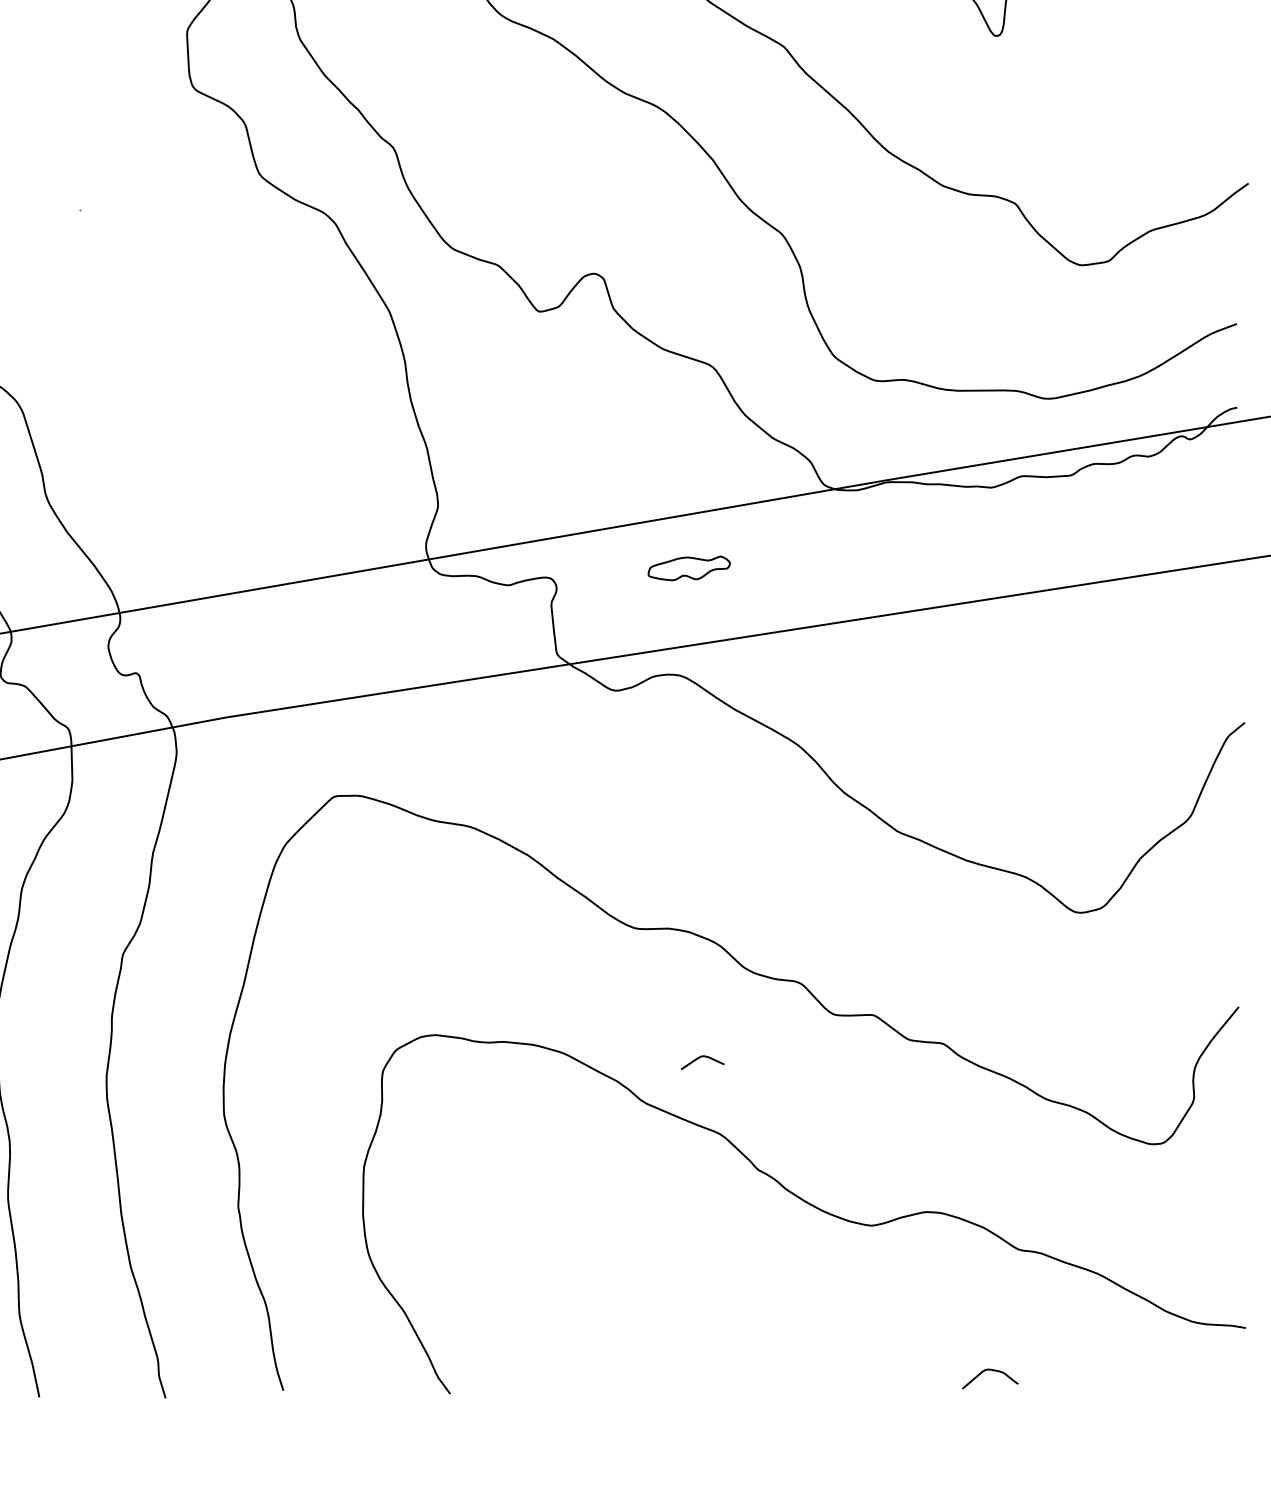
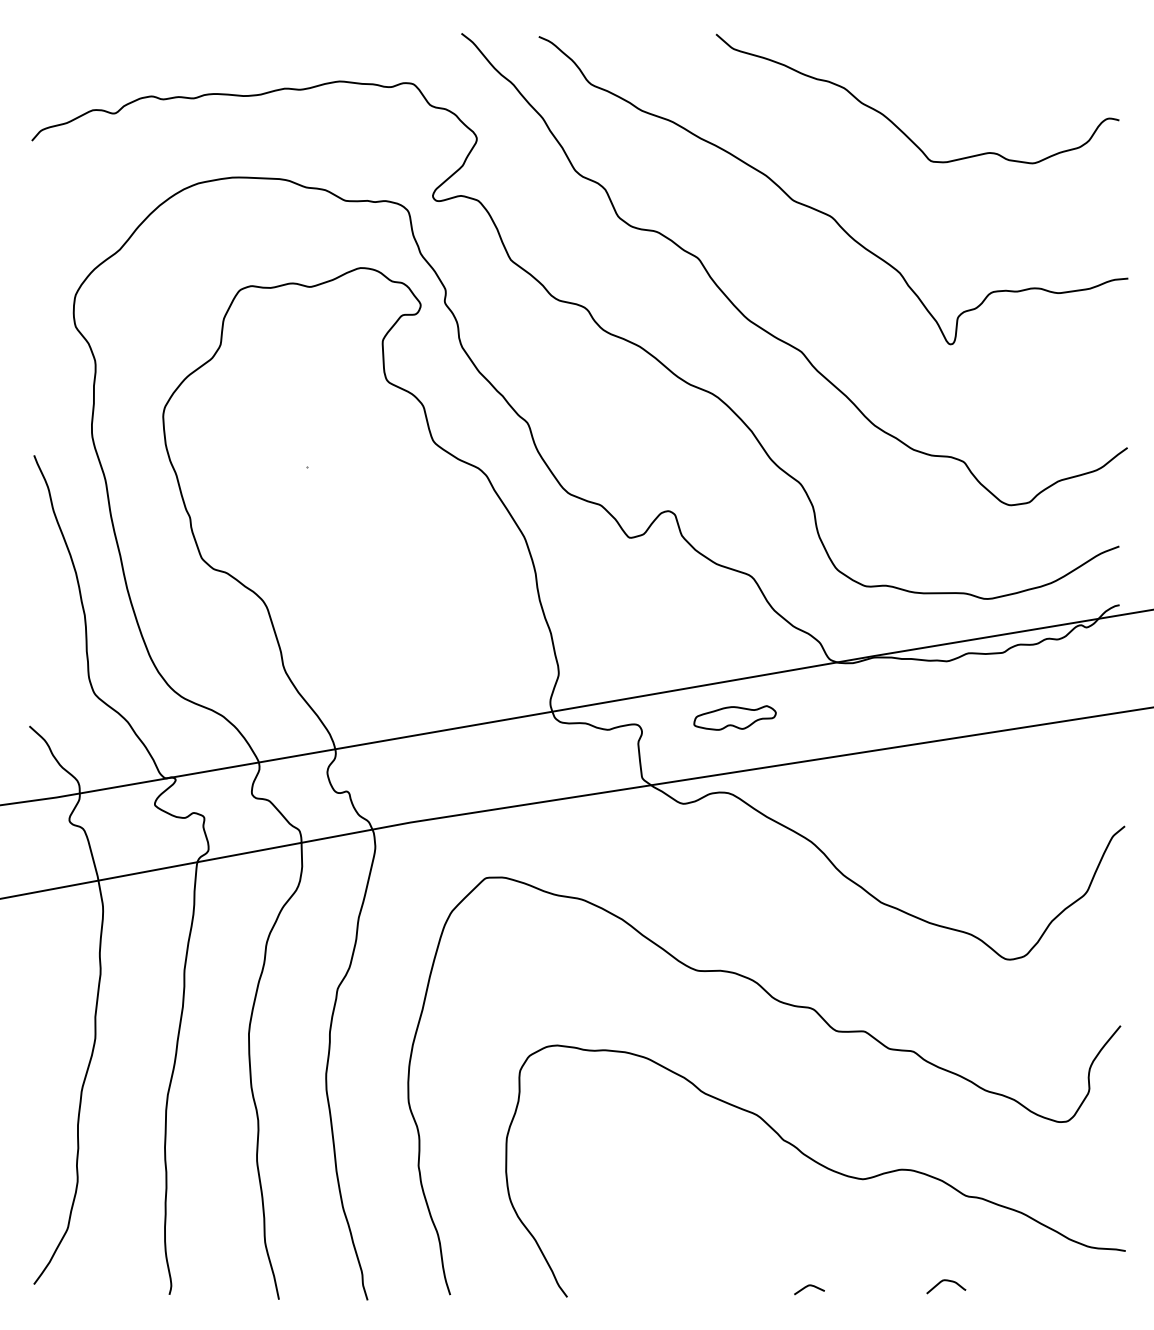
part: (688, 567) -> (734, 717), size x1.43
curve: (699, 1059) -> (807, 1287), moved

